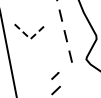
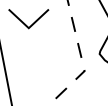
line: (30, 39) -> (28, 28), dashed -> solid
line: (55, 75) -> (80, 74), moved

